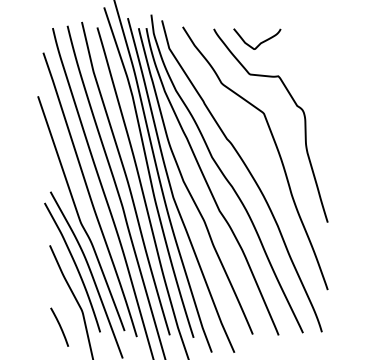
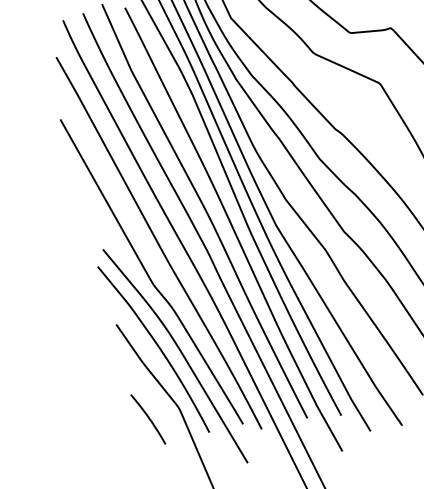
curve: (59, 326) -> (147, 418), moved

